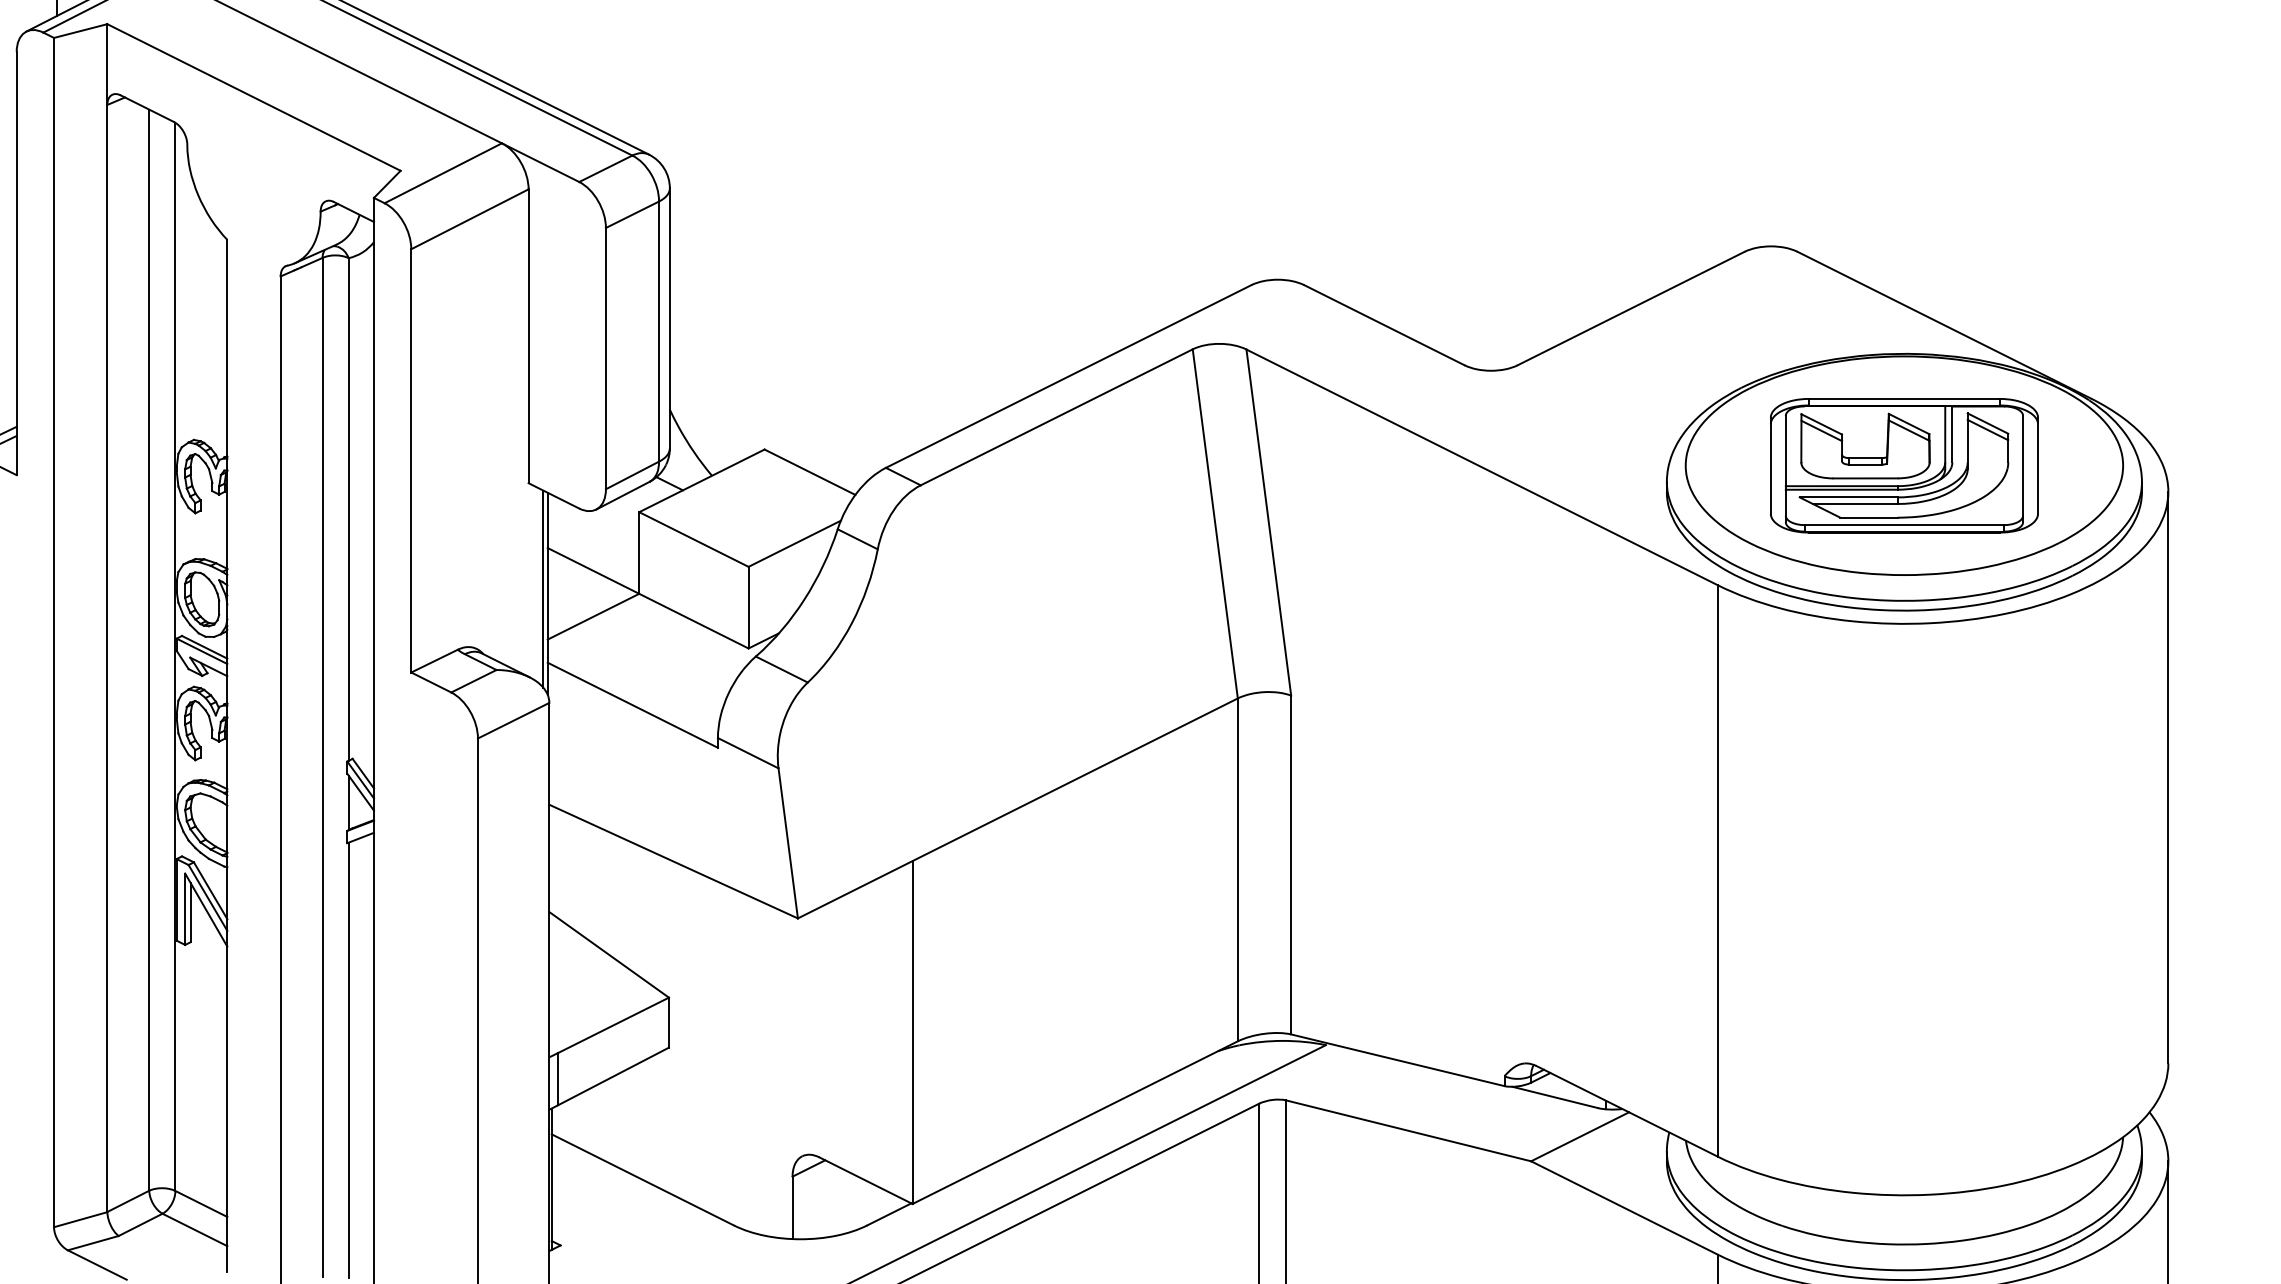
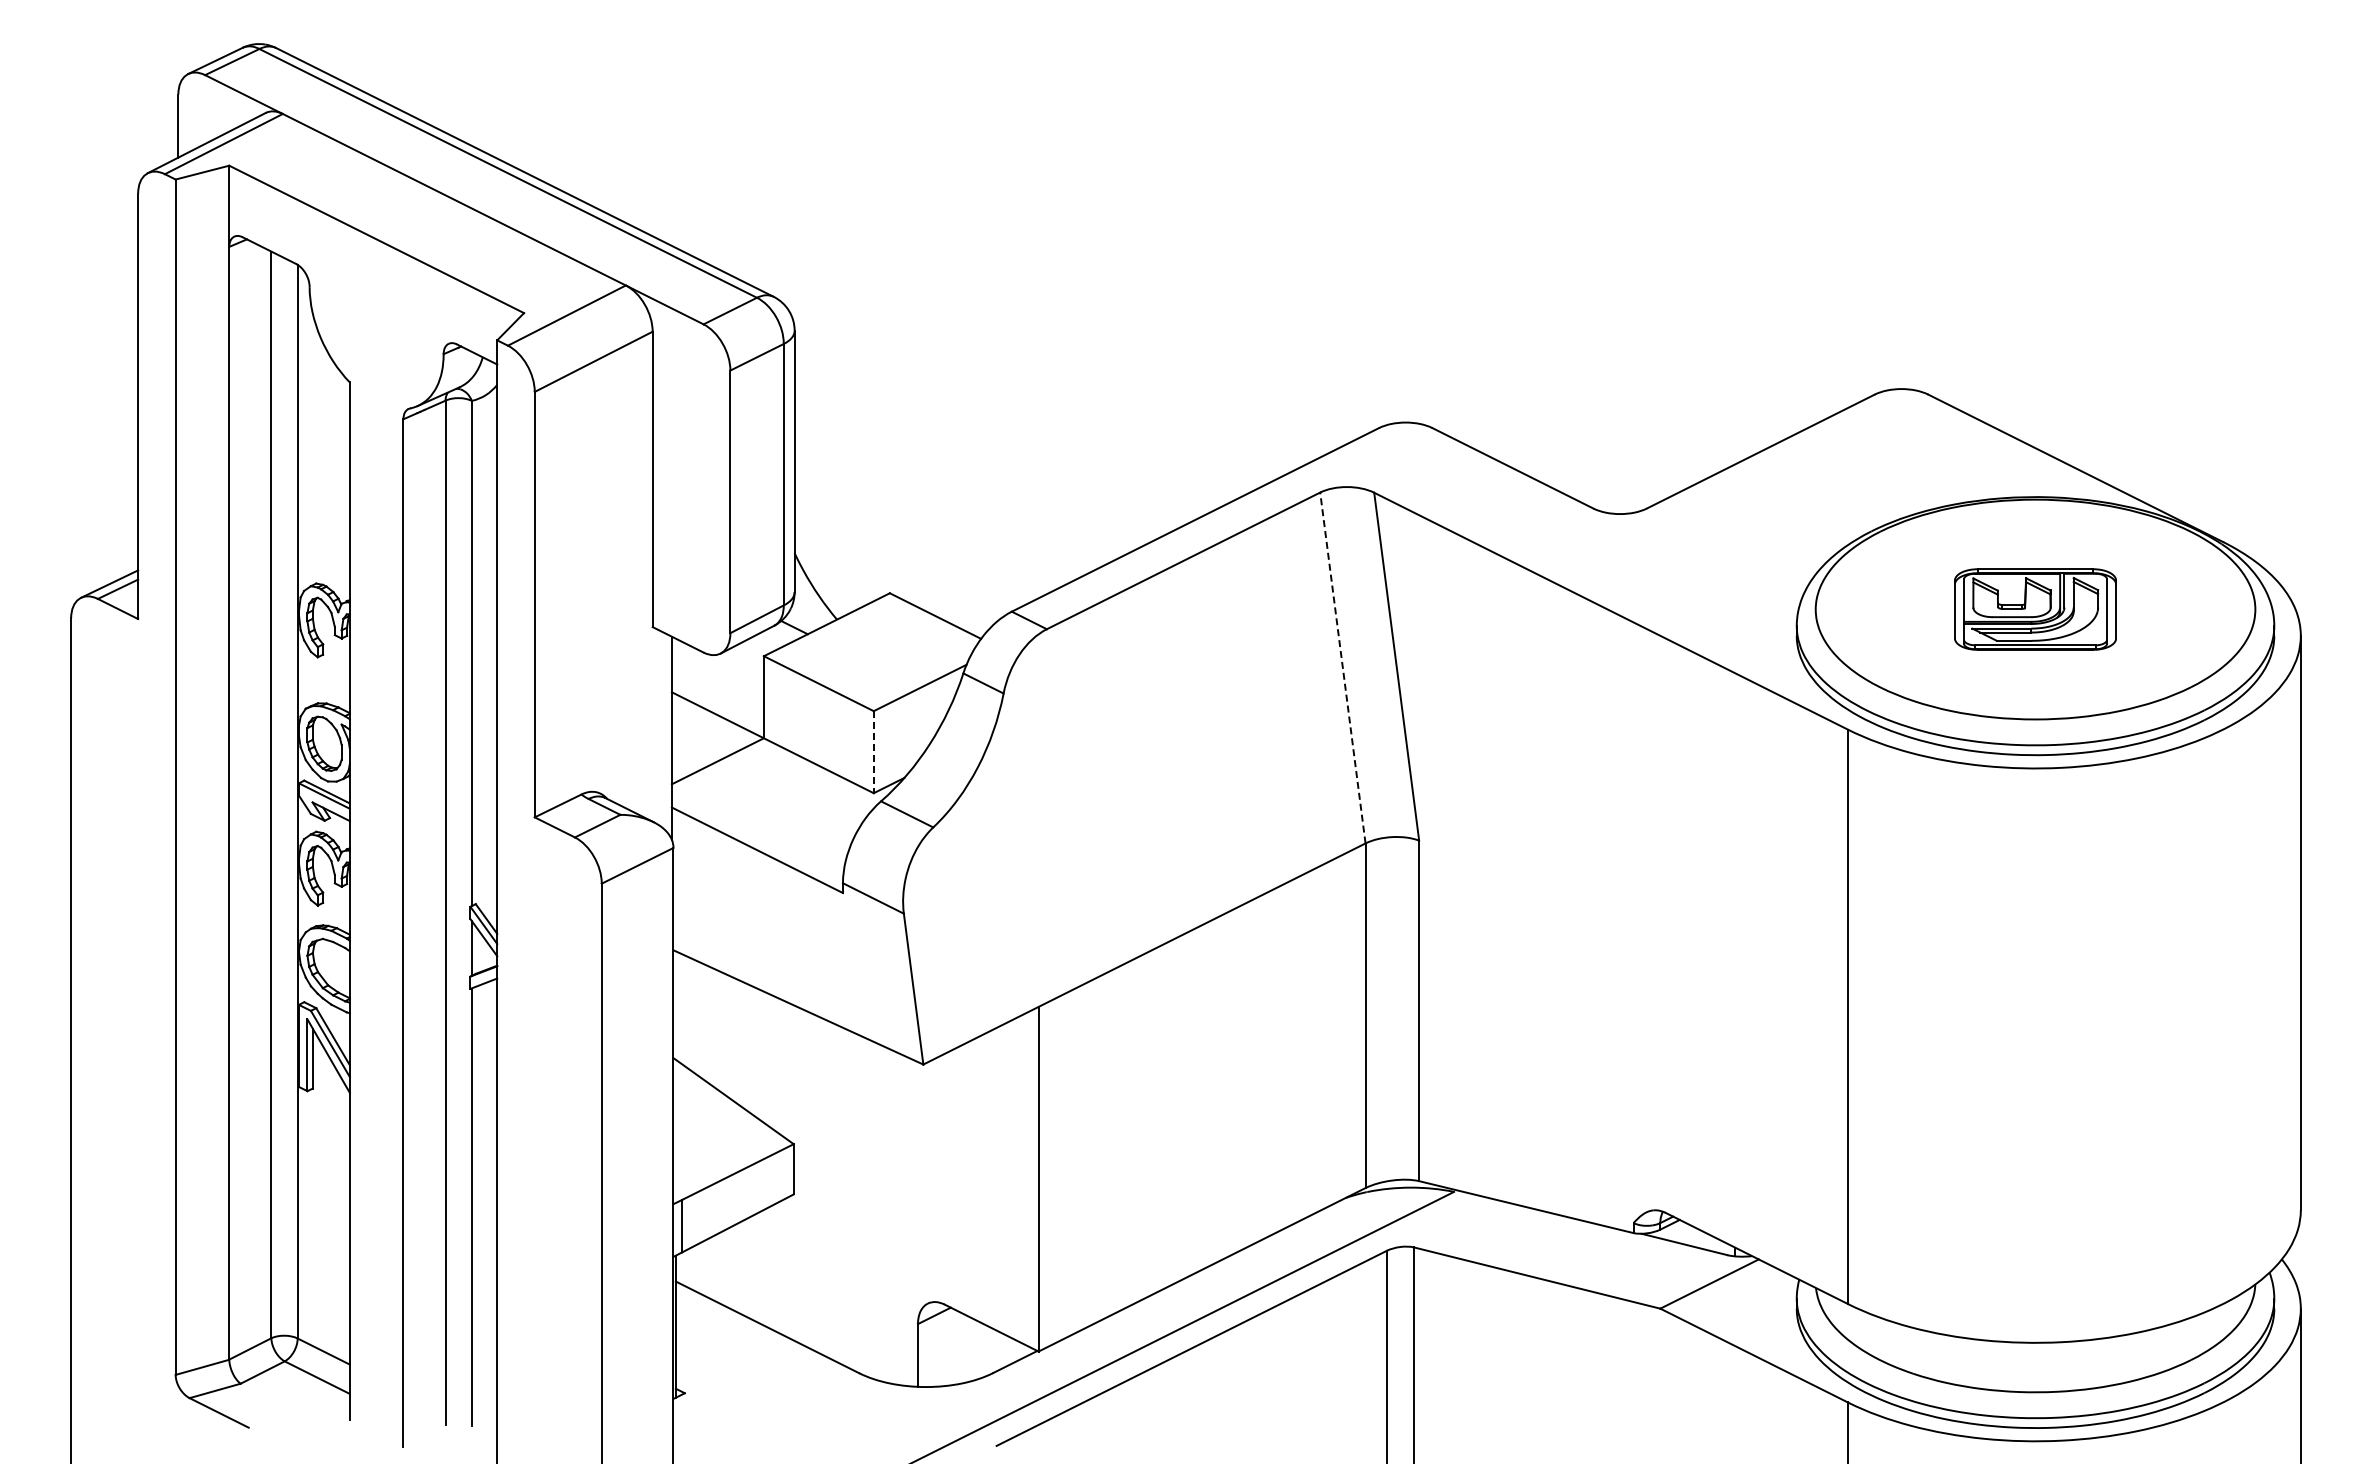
part: (1904, 465) -> (2035, 609), size x0.6
line: (1214, 524) -> (1342, 668), solid -> dashed
line: (543, 589) -> (667, 733), removed
line: (748, 607) -> (873, 752), solid -> dashed

